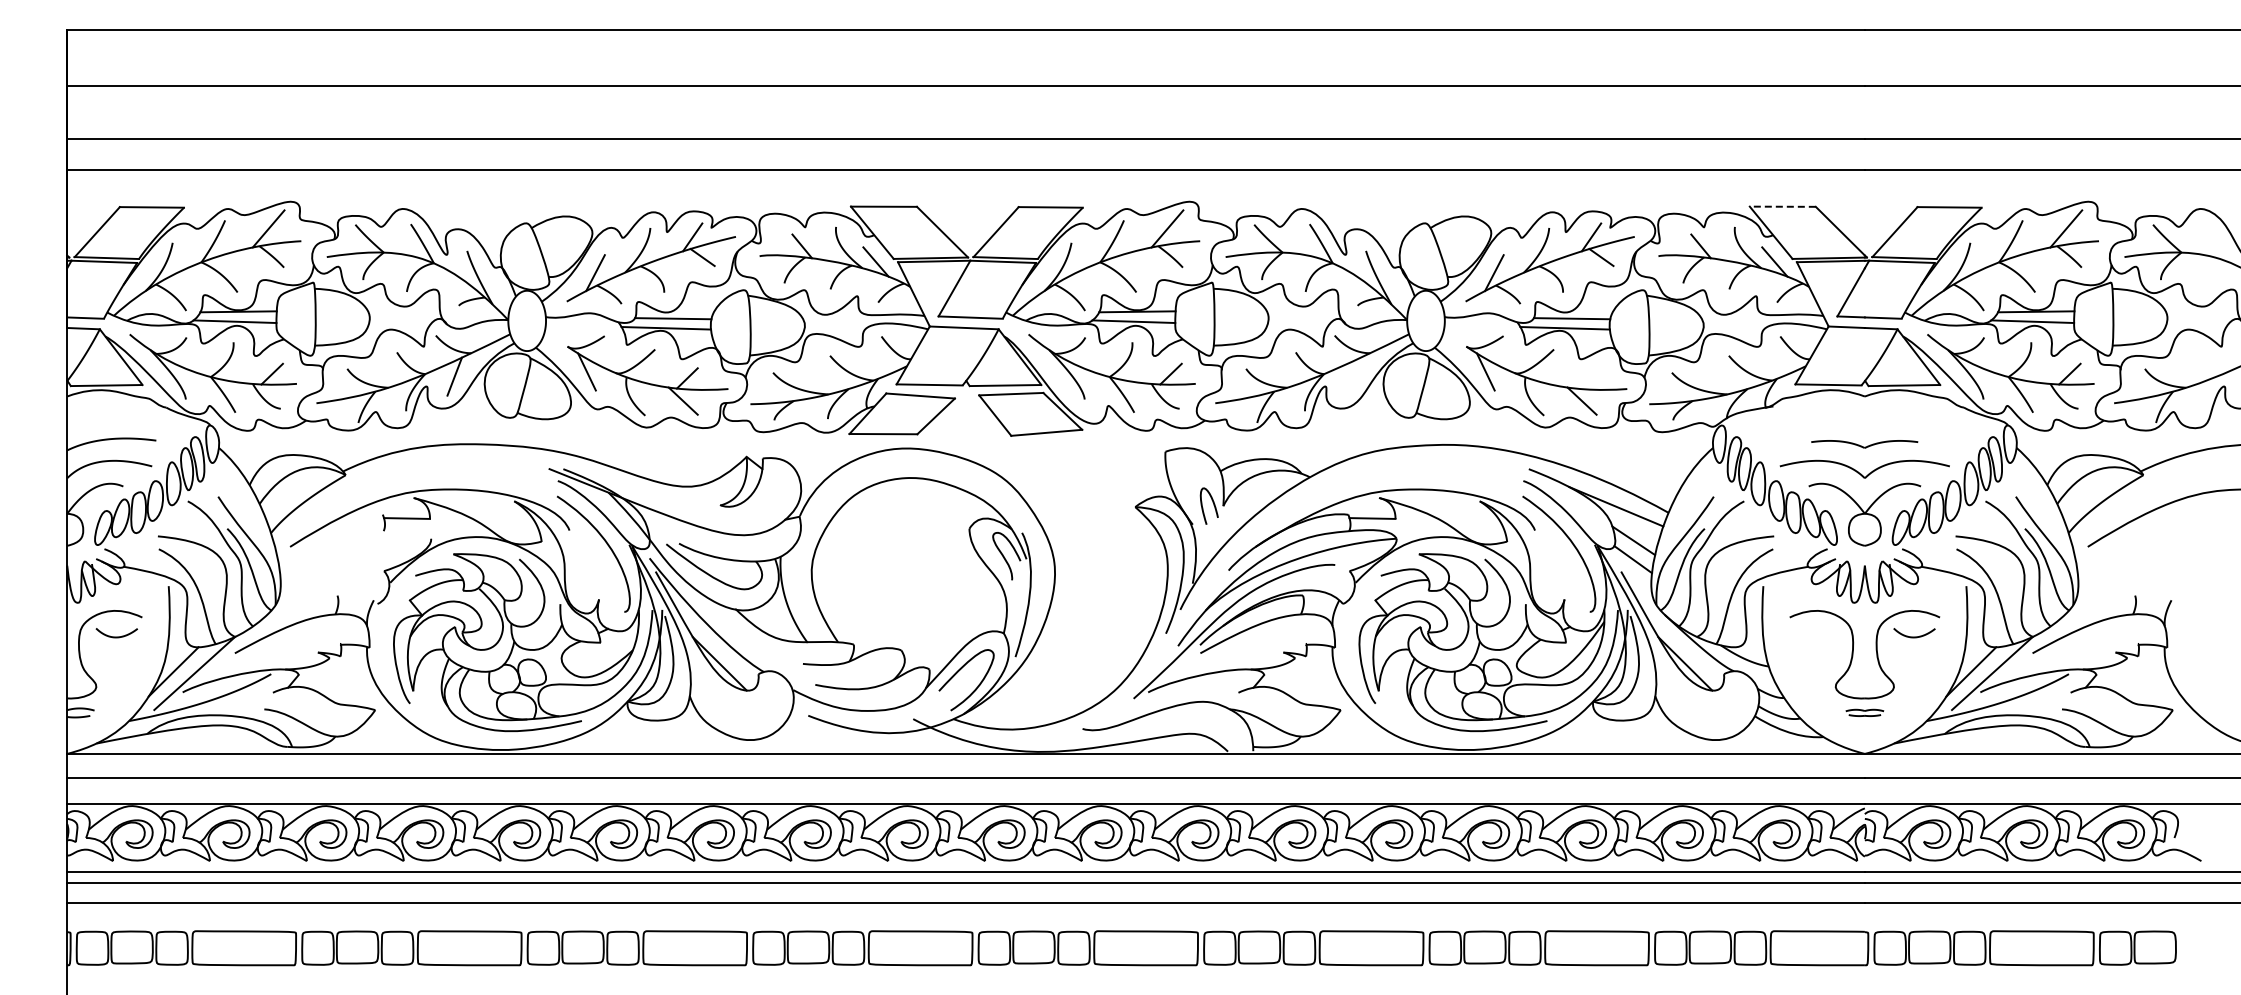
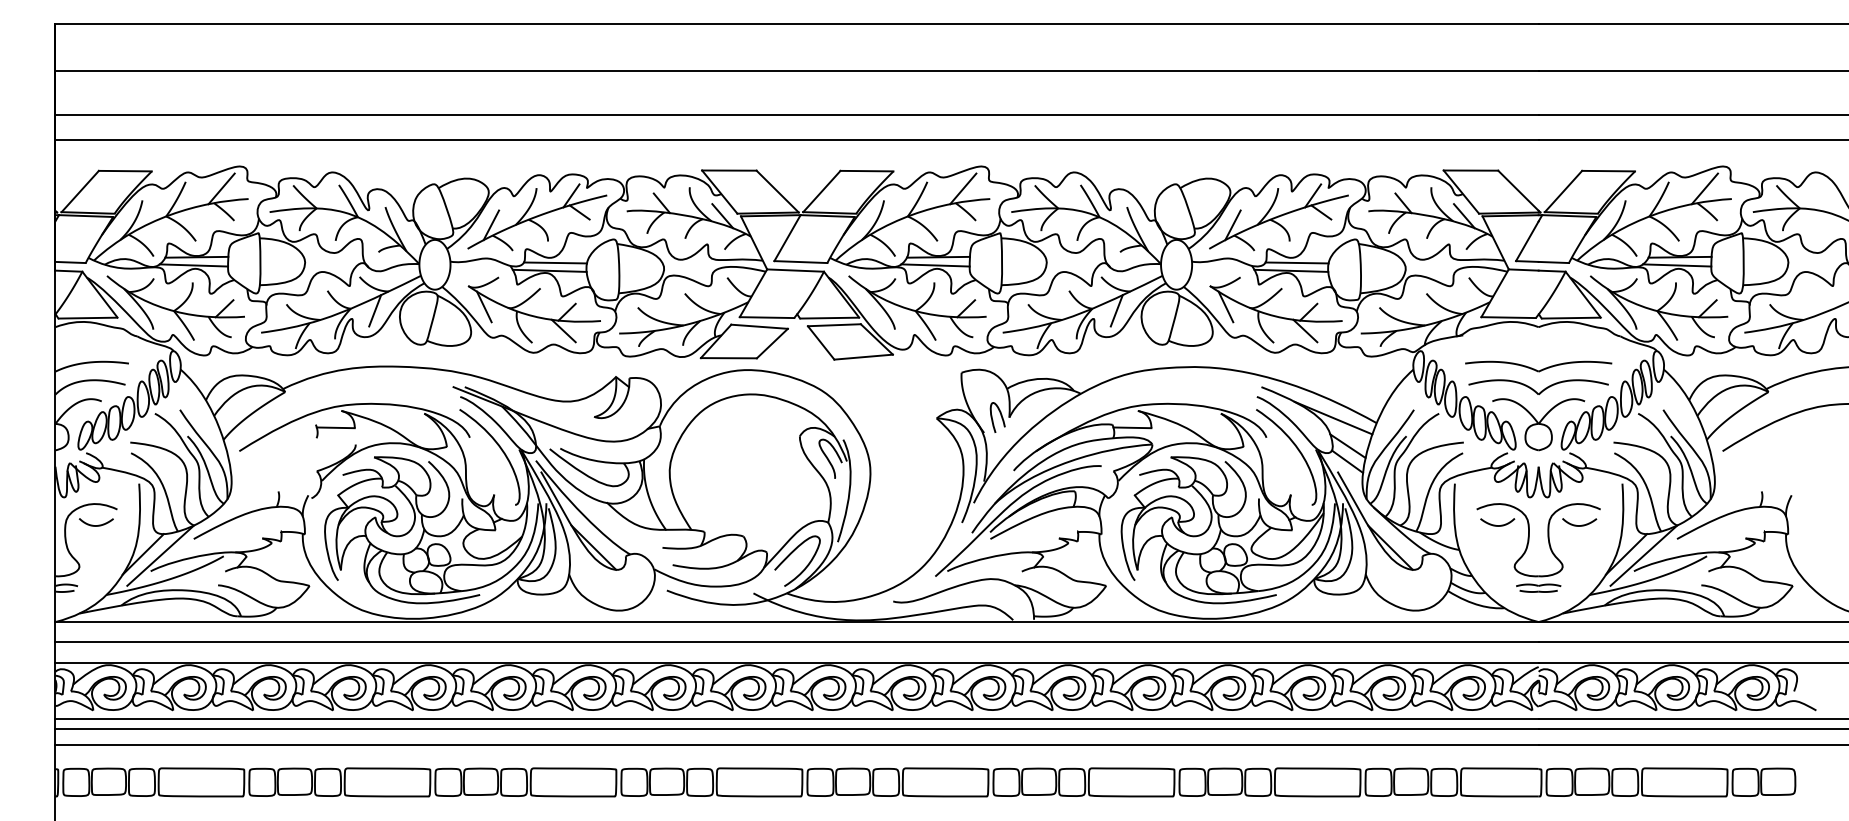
line: (1782, 206) -> (1470, 170), dashed -> solid
line: (1353, 376) -> (1116, 310), added
line: (1585, 378) -> (1308, 312), added
part: (1864, 444) -> (1538, 366), size x1.67
curve: (1815, 636) -> (1497, 525), added
part: (1864, 712) -> (1538, 587), size x1.43

